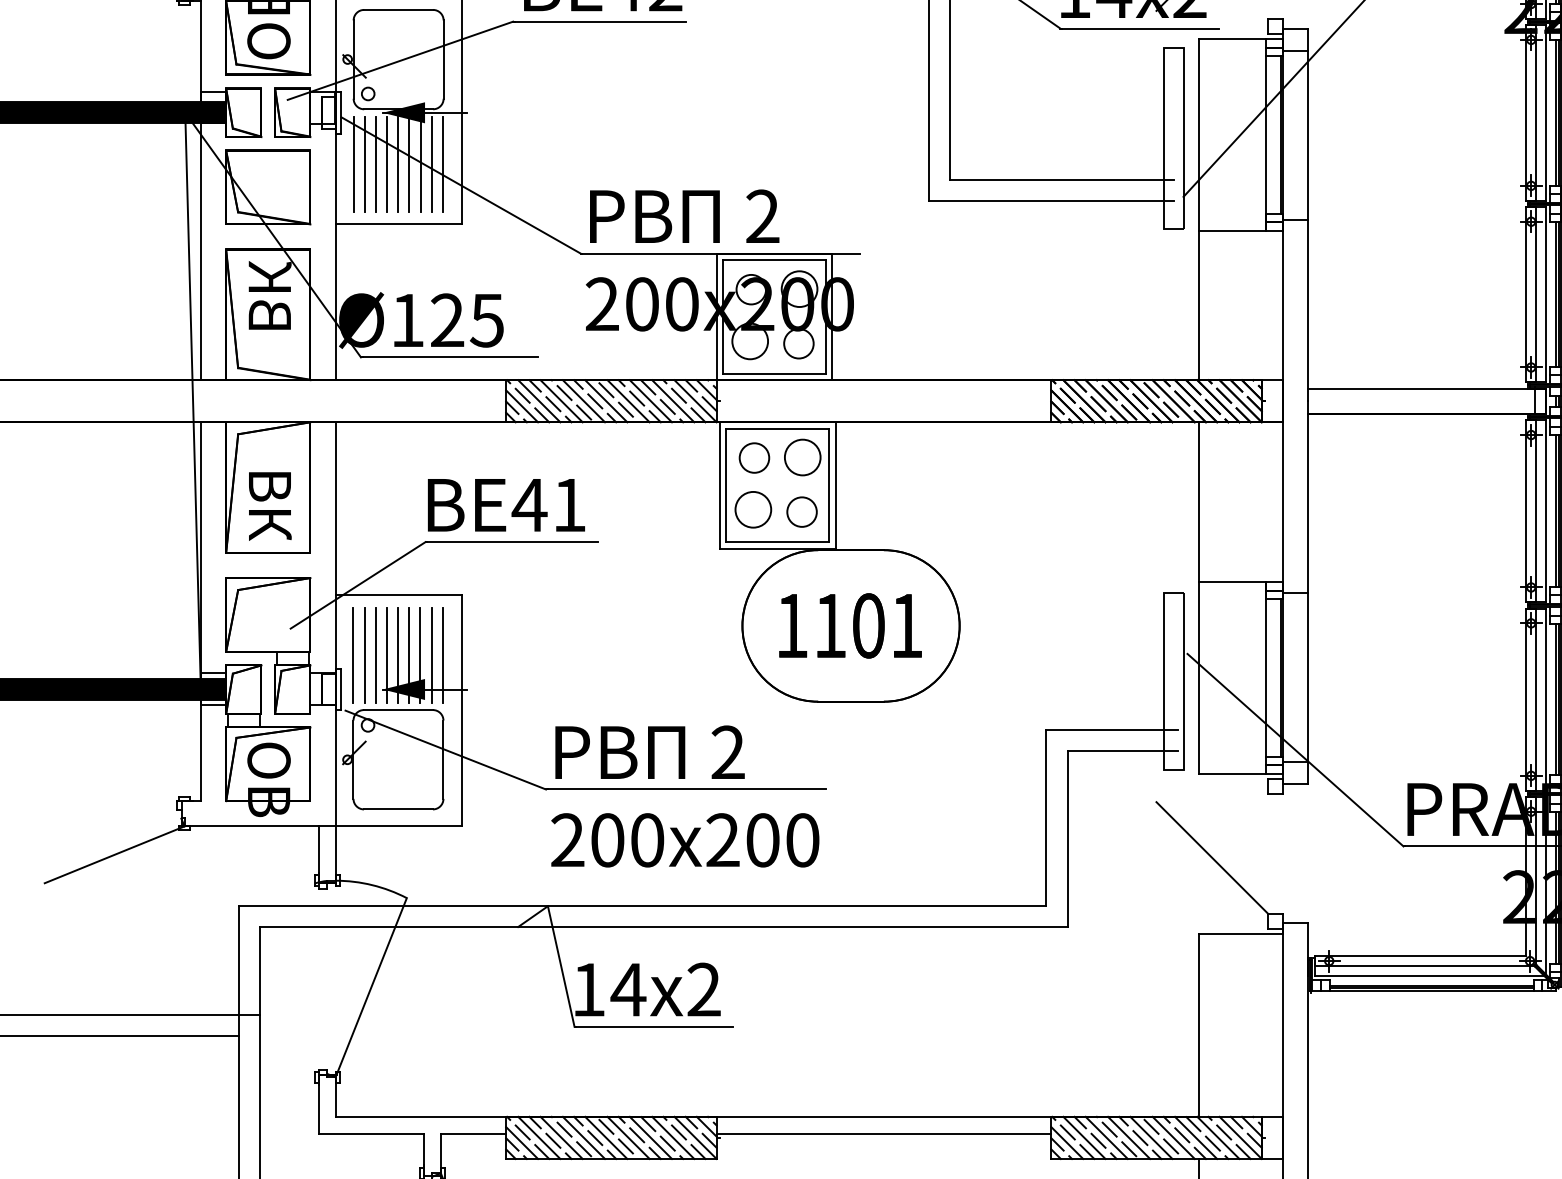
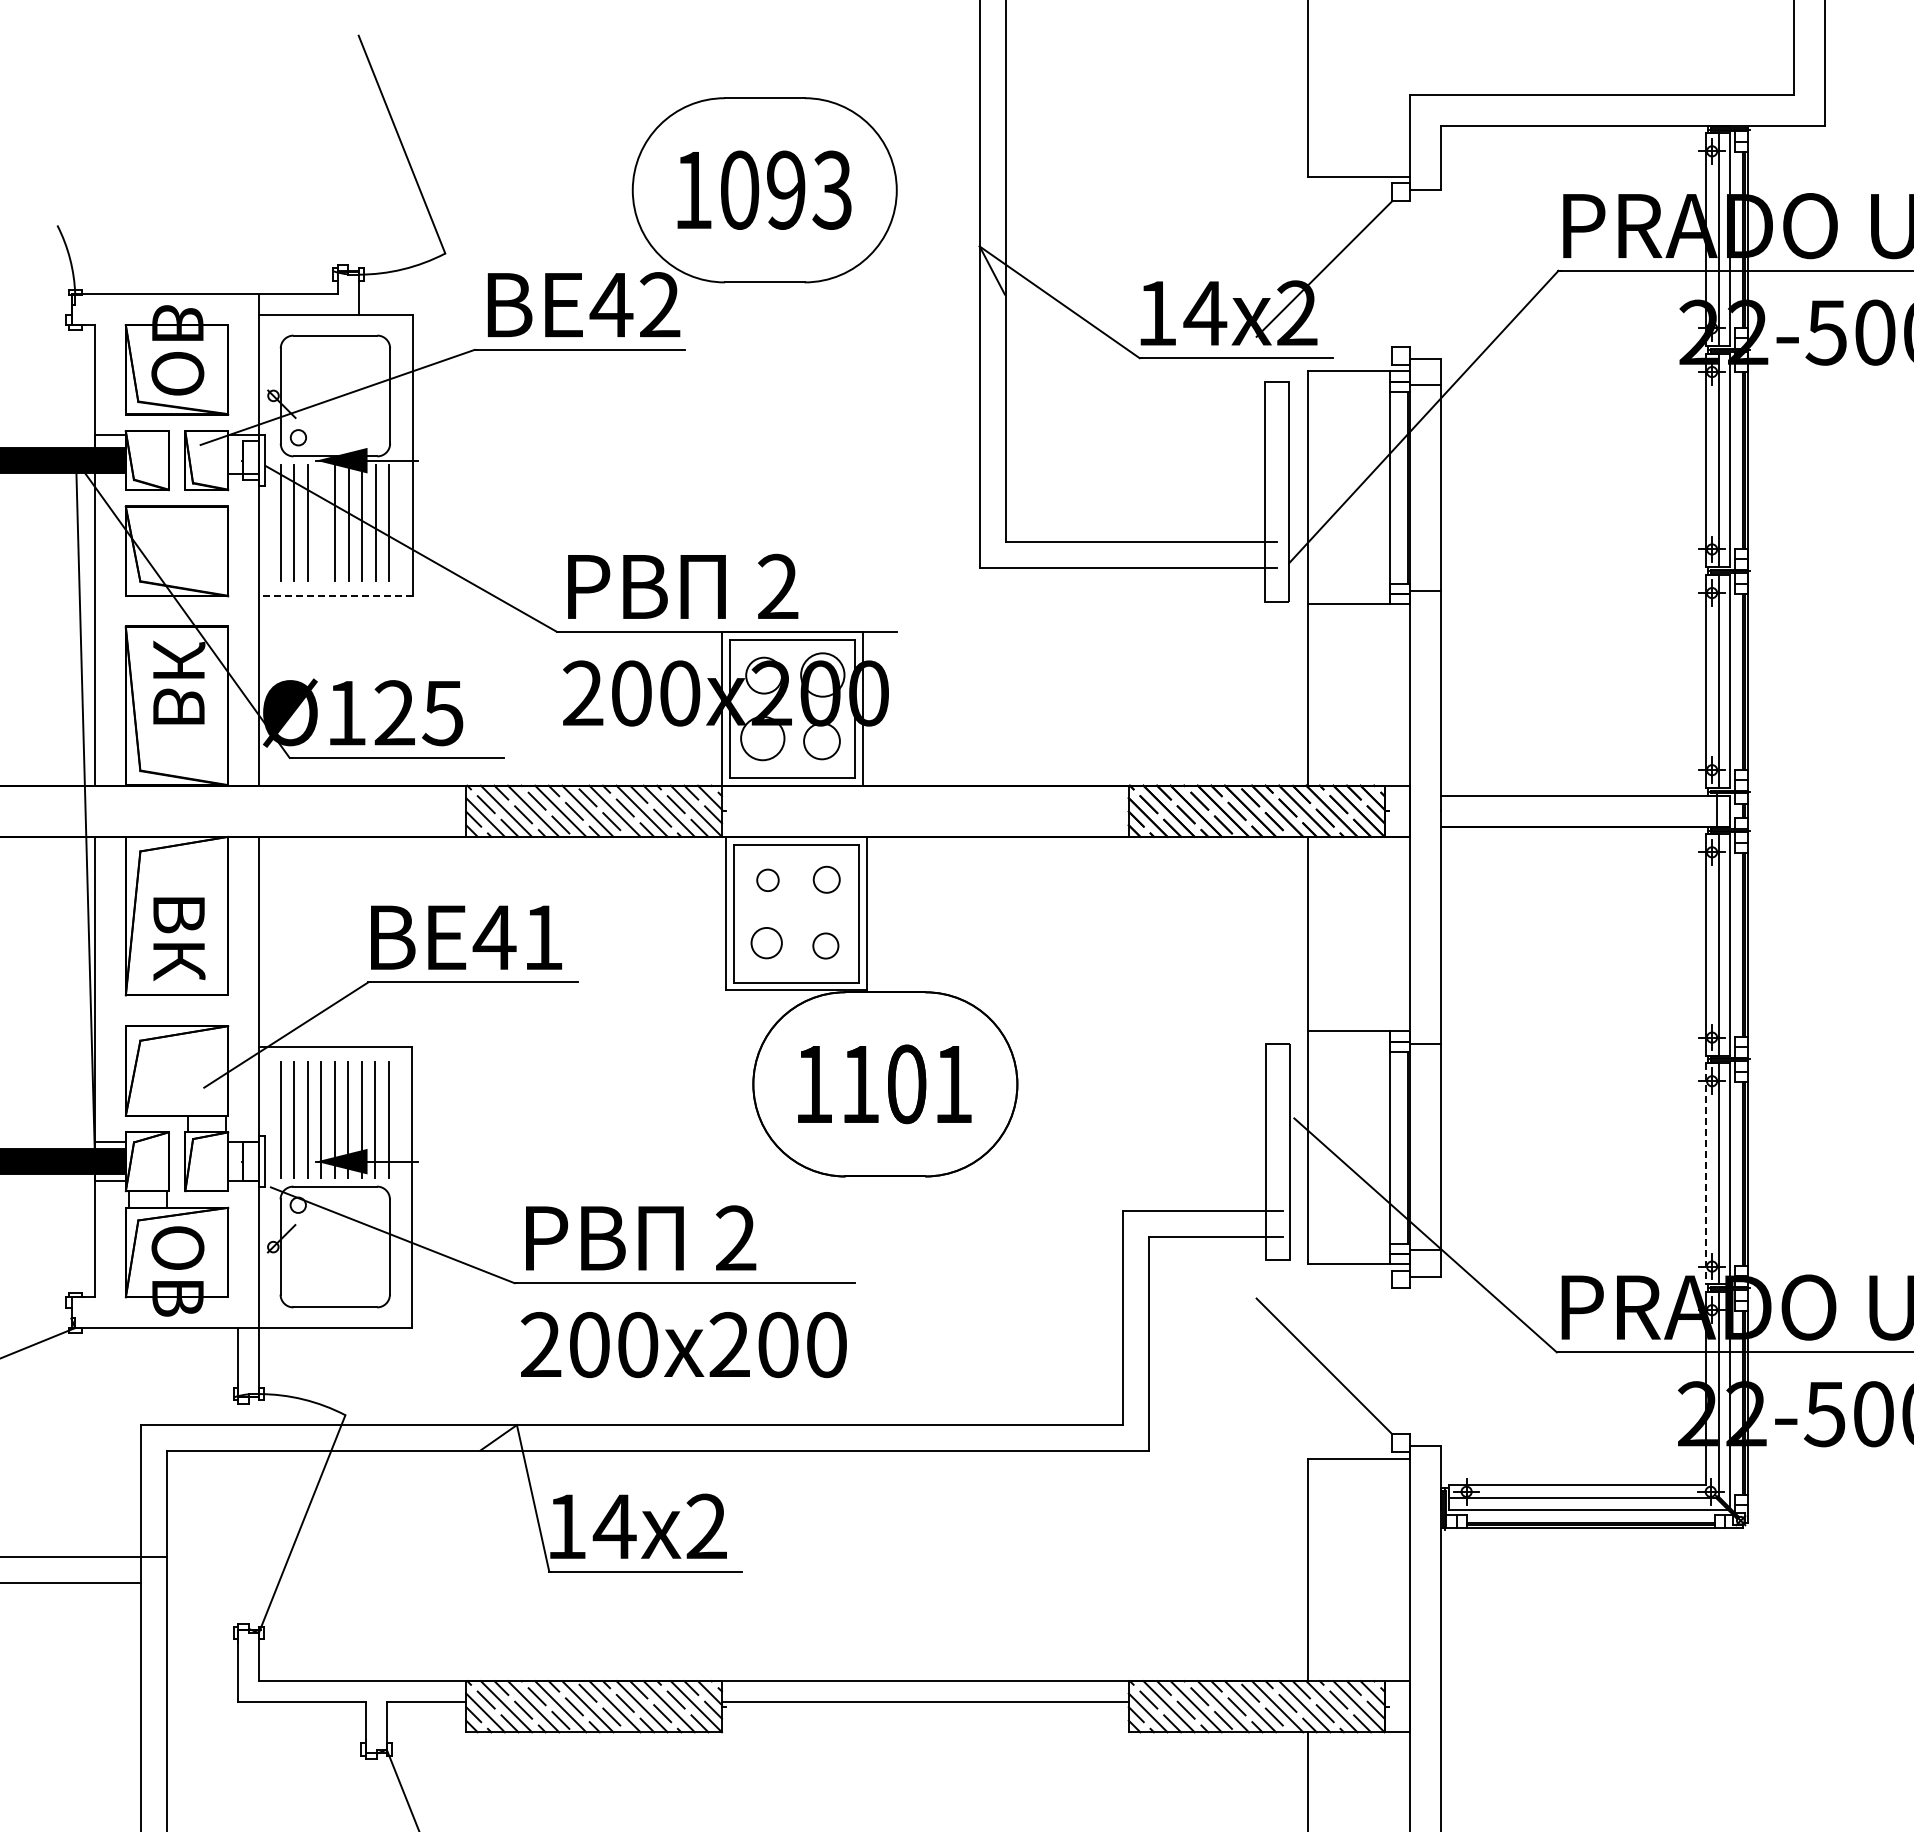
line: (387, 164) -> (321, 523), removed
line: (398, 224) -> (335, 596), solid -> dashed
circle: (802, 457) -> (826, 879), size x0.6
circle: (754, 458) -> (767, 880), size x0.6
circle: (753, 509) -> (766, 942), size x0.7
circle: (801, 511) -> (825, 945), size x0.7
line: (1525, 699) -> (1705, 1173), solid -> dashed

